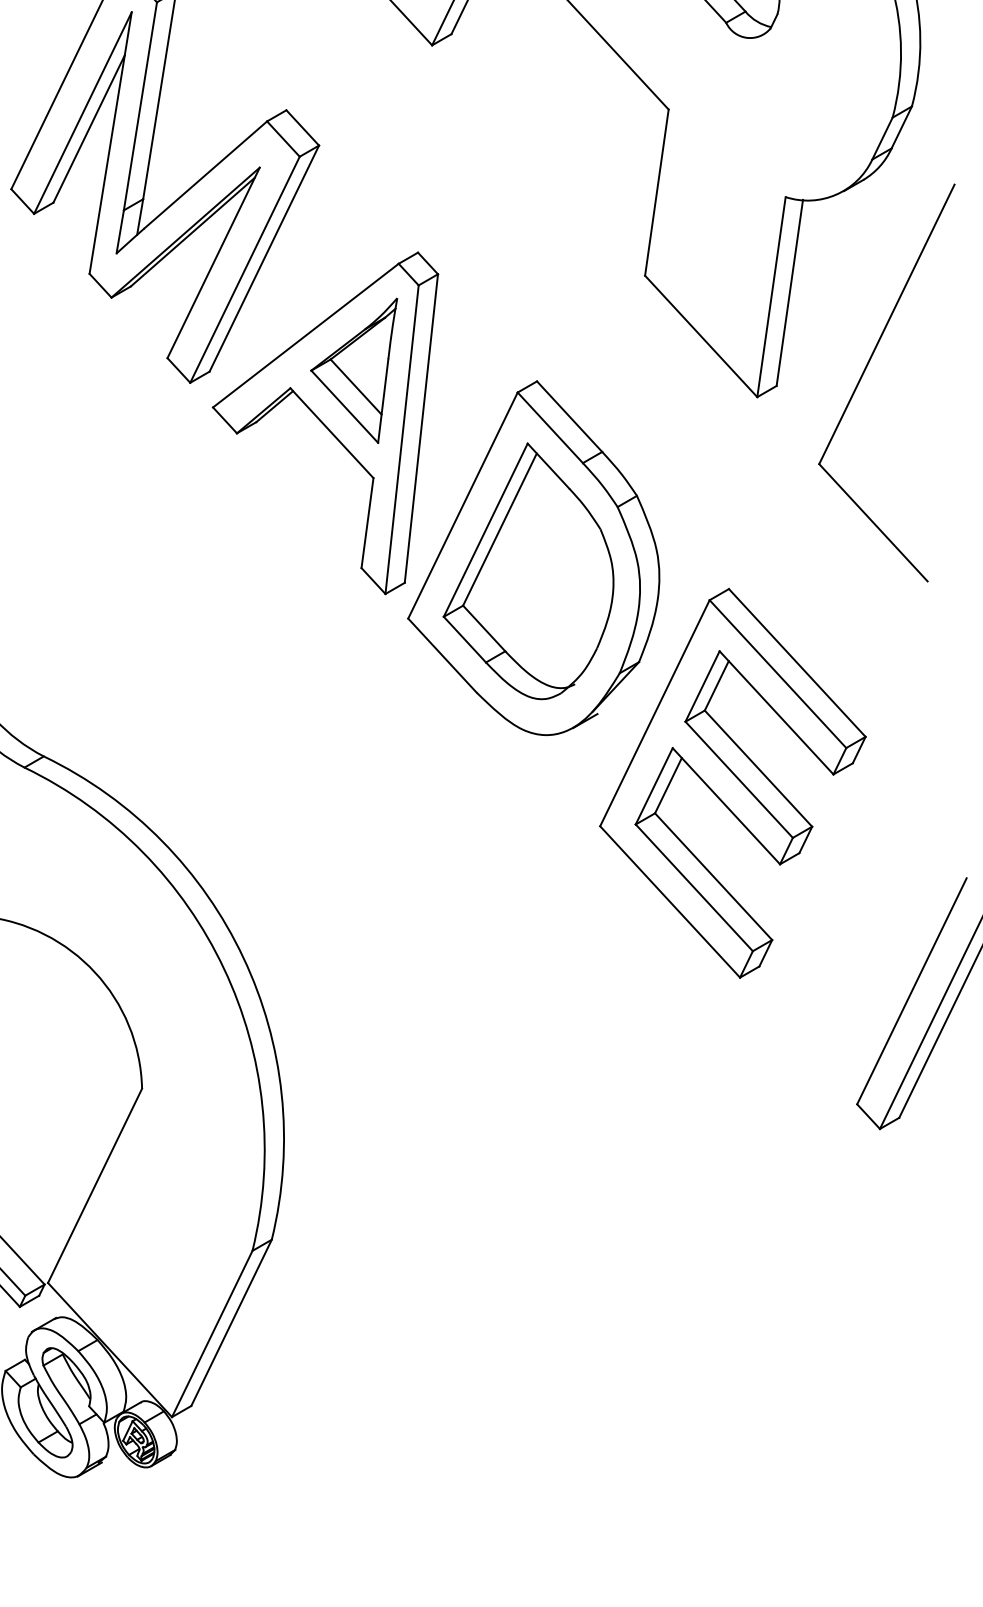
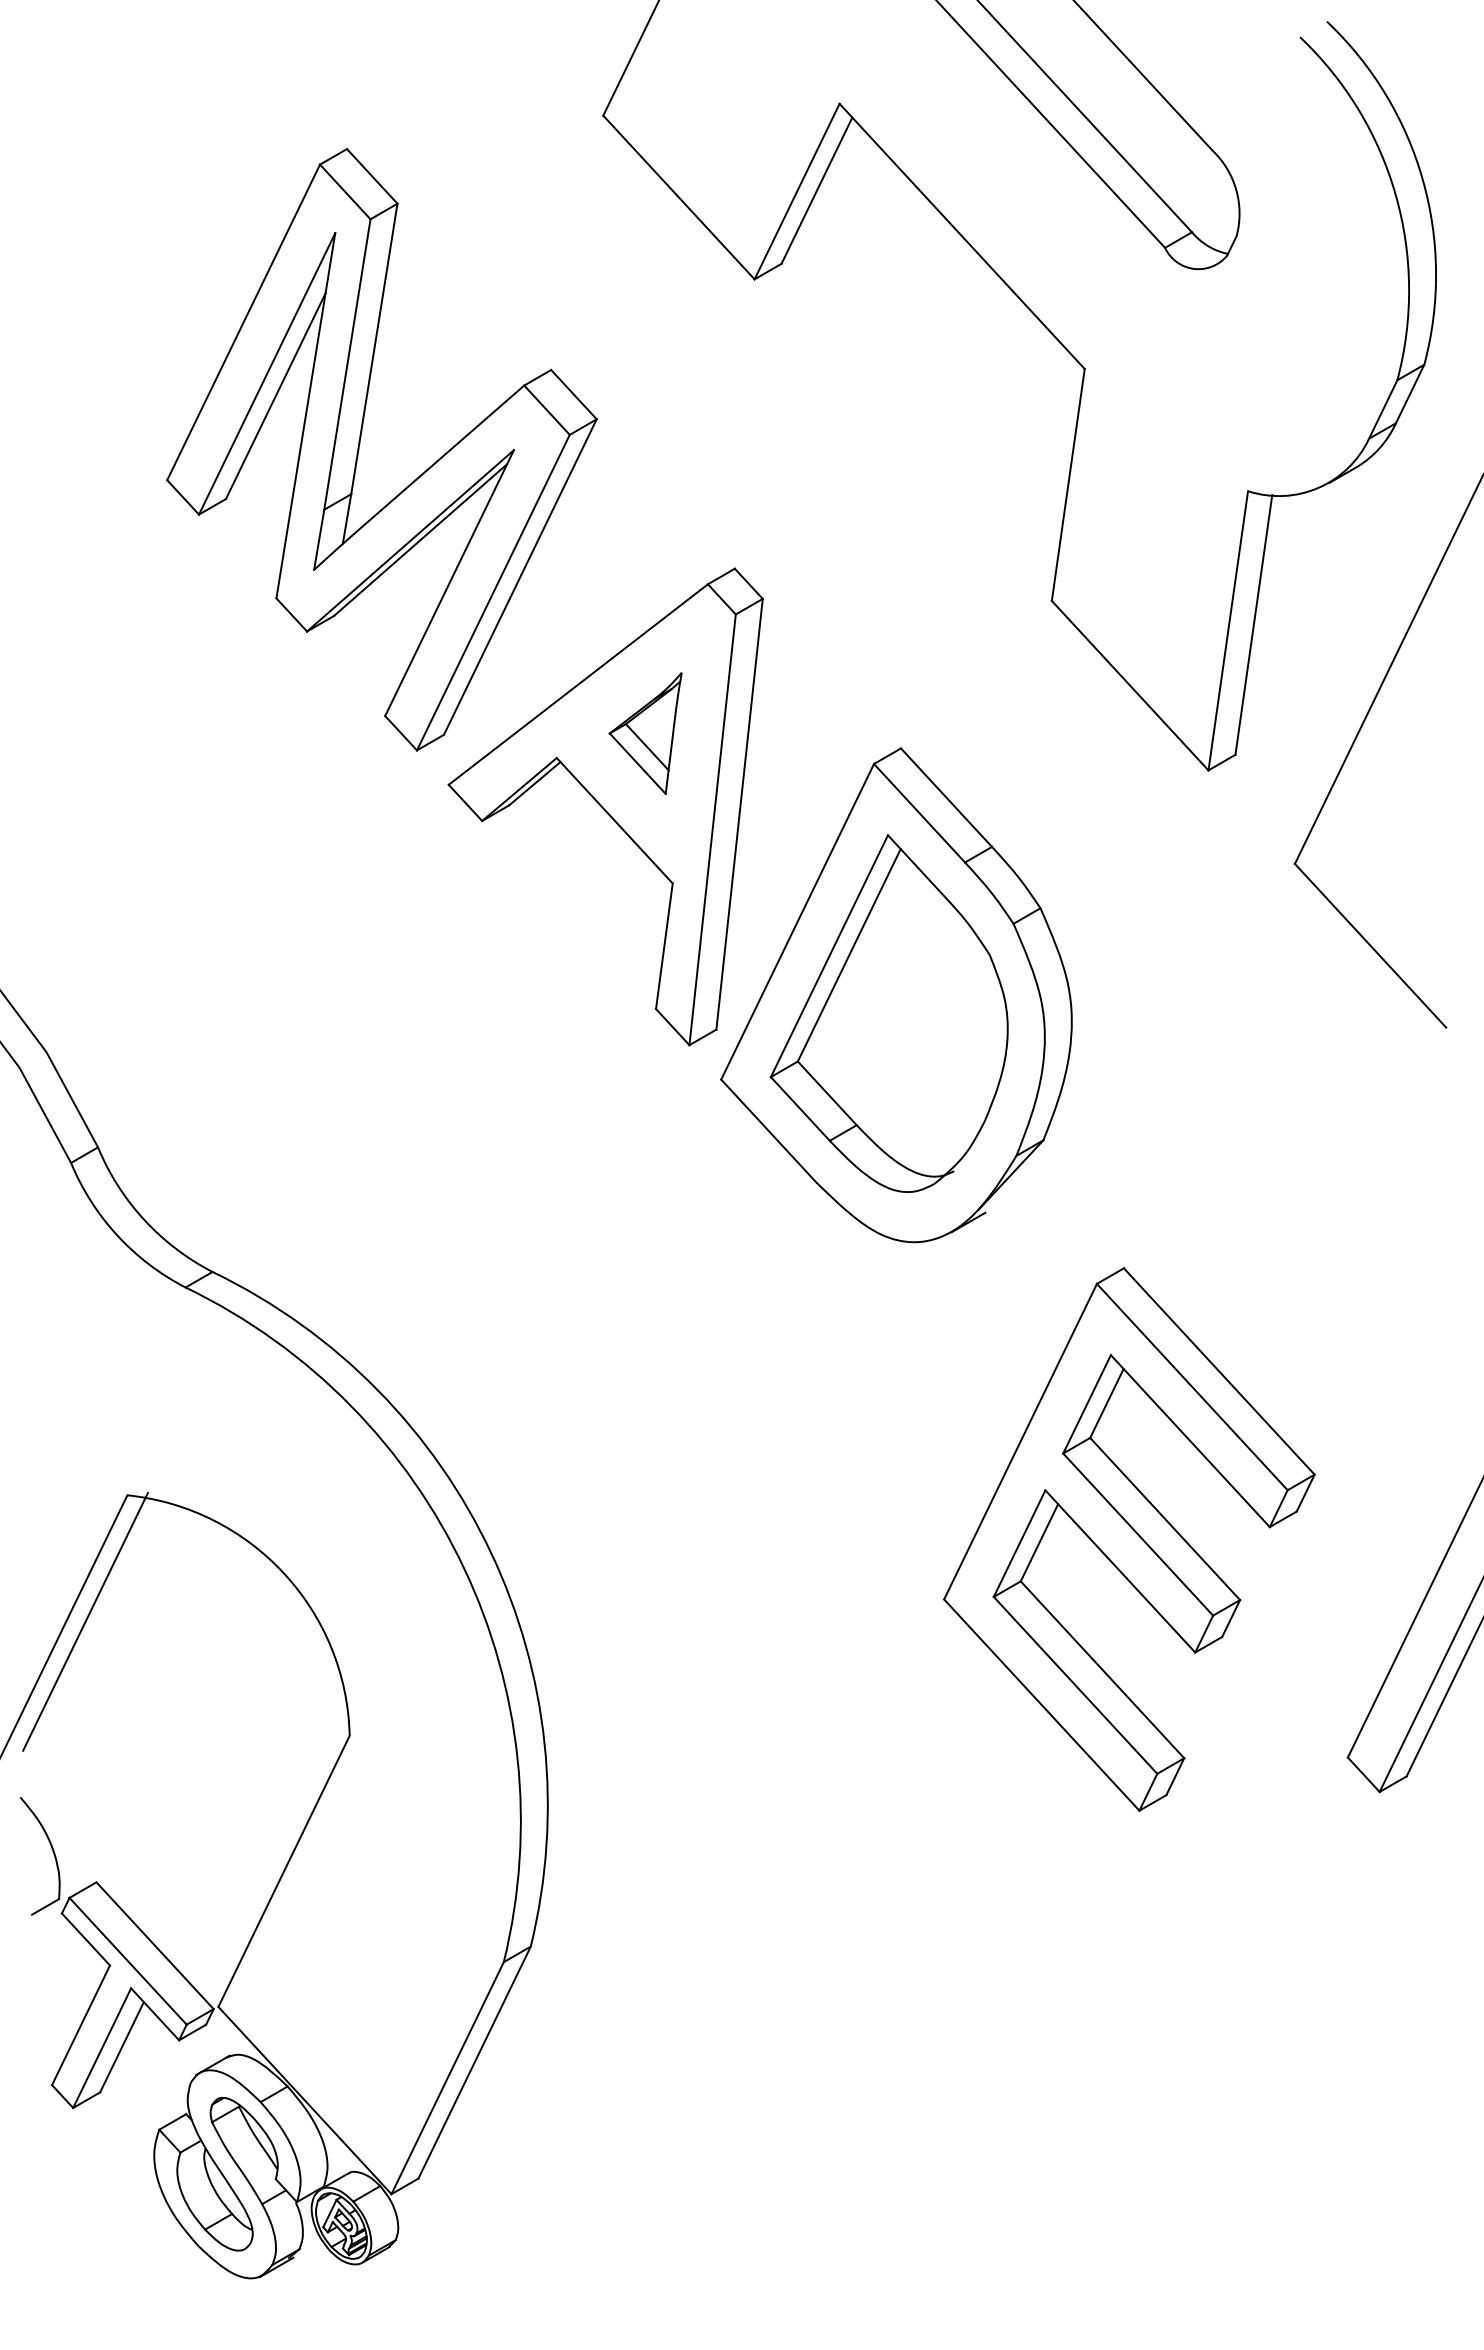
part: (353, 370) -> (645, 733), size x0.6
part: (732, 783) -> (1129, 1539), moved

